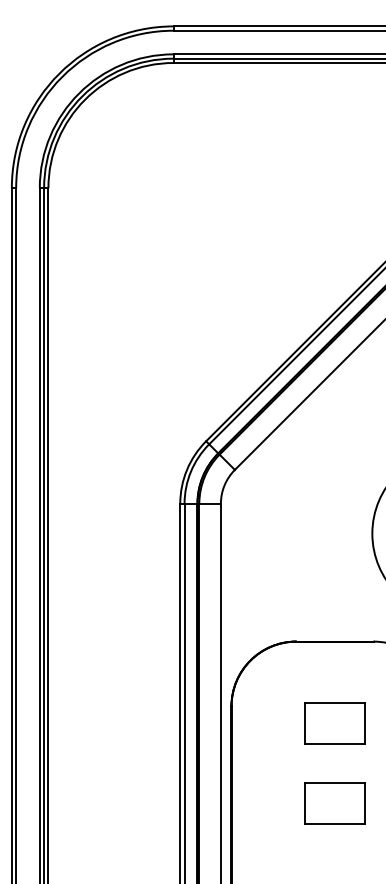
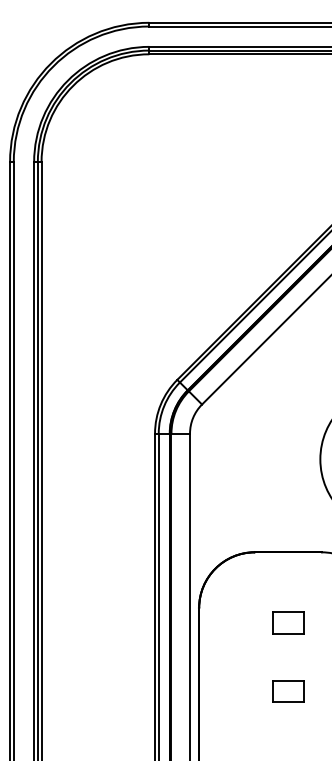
part: (334, 723) -> (287, 622), size x0.6
part: (334, 803) -> (287, 691), size x0.6

